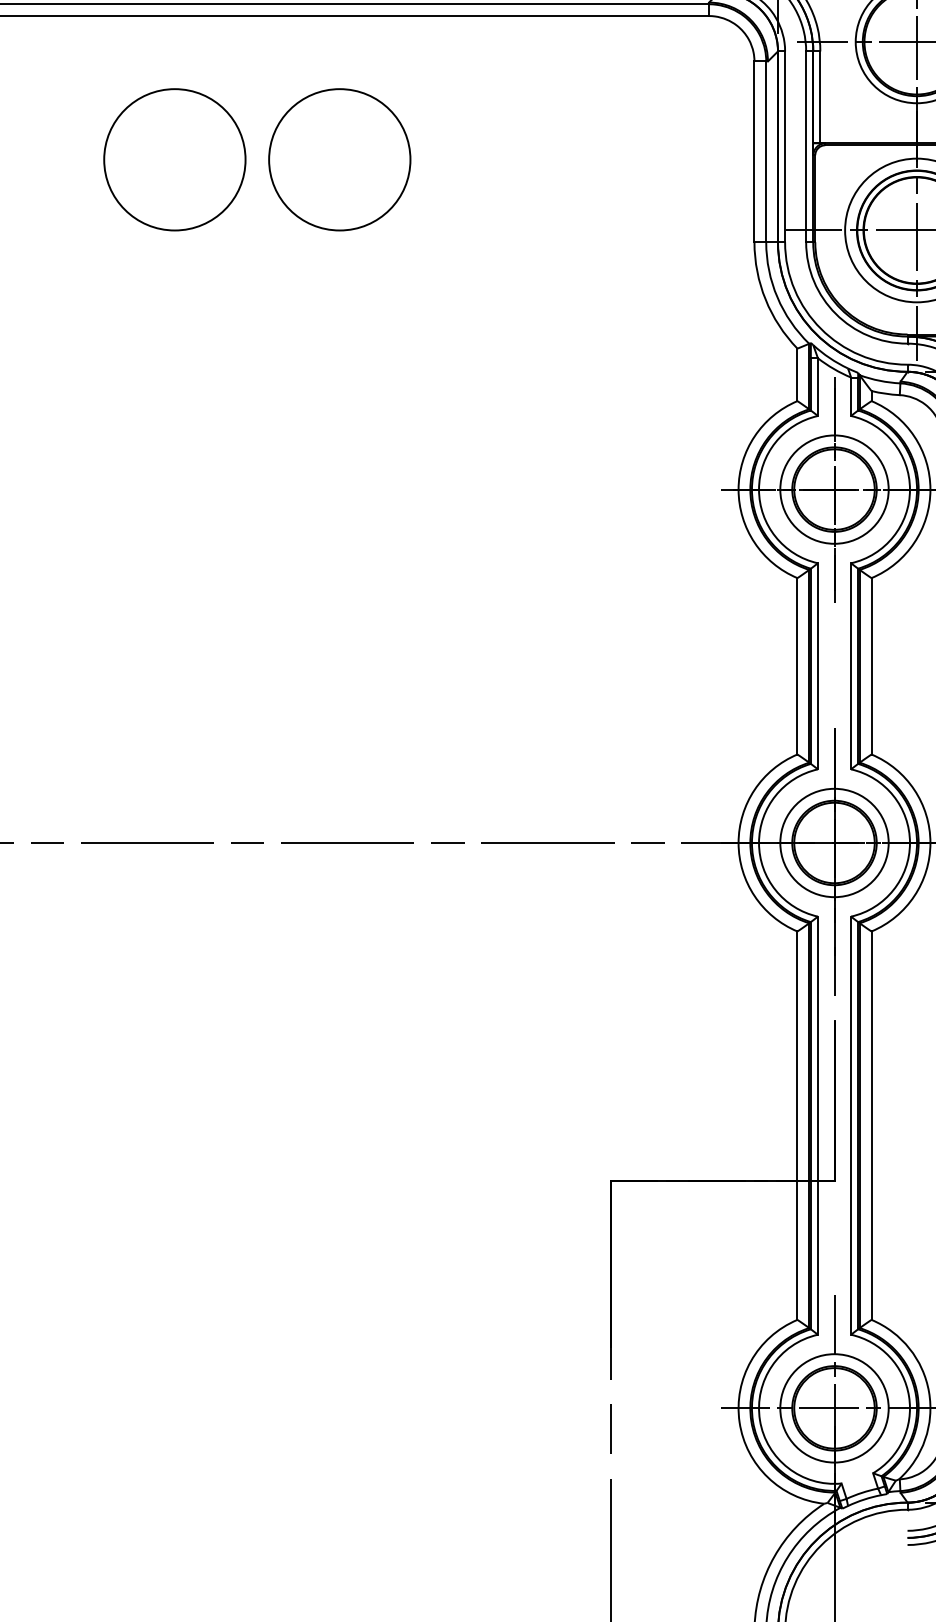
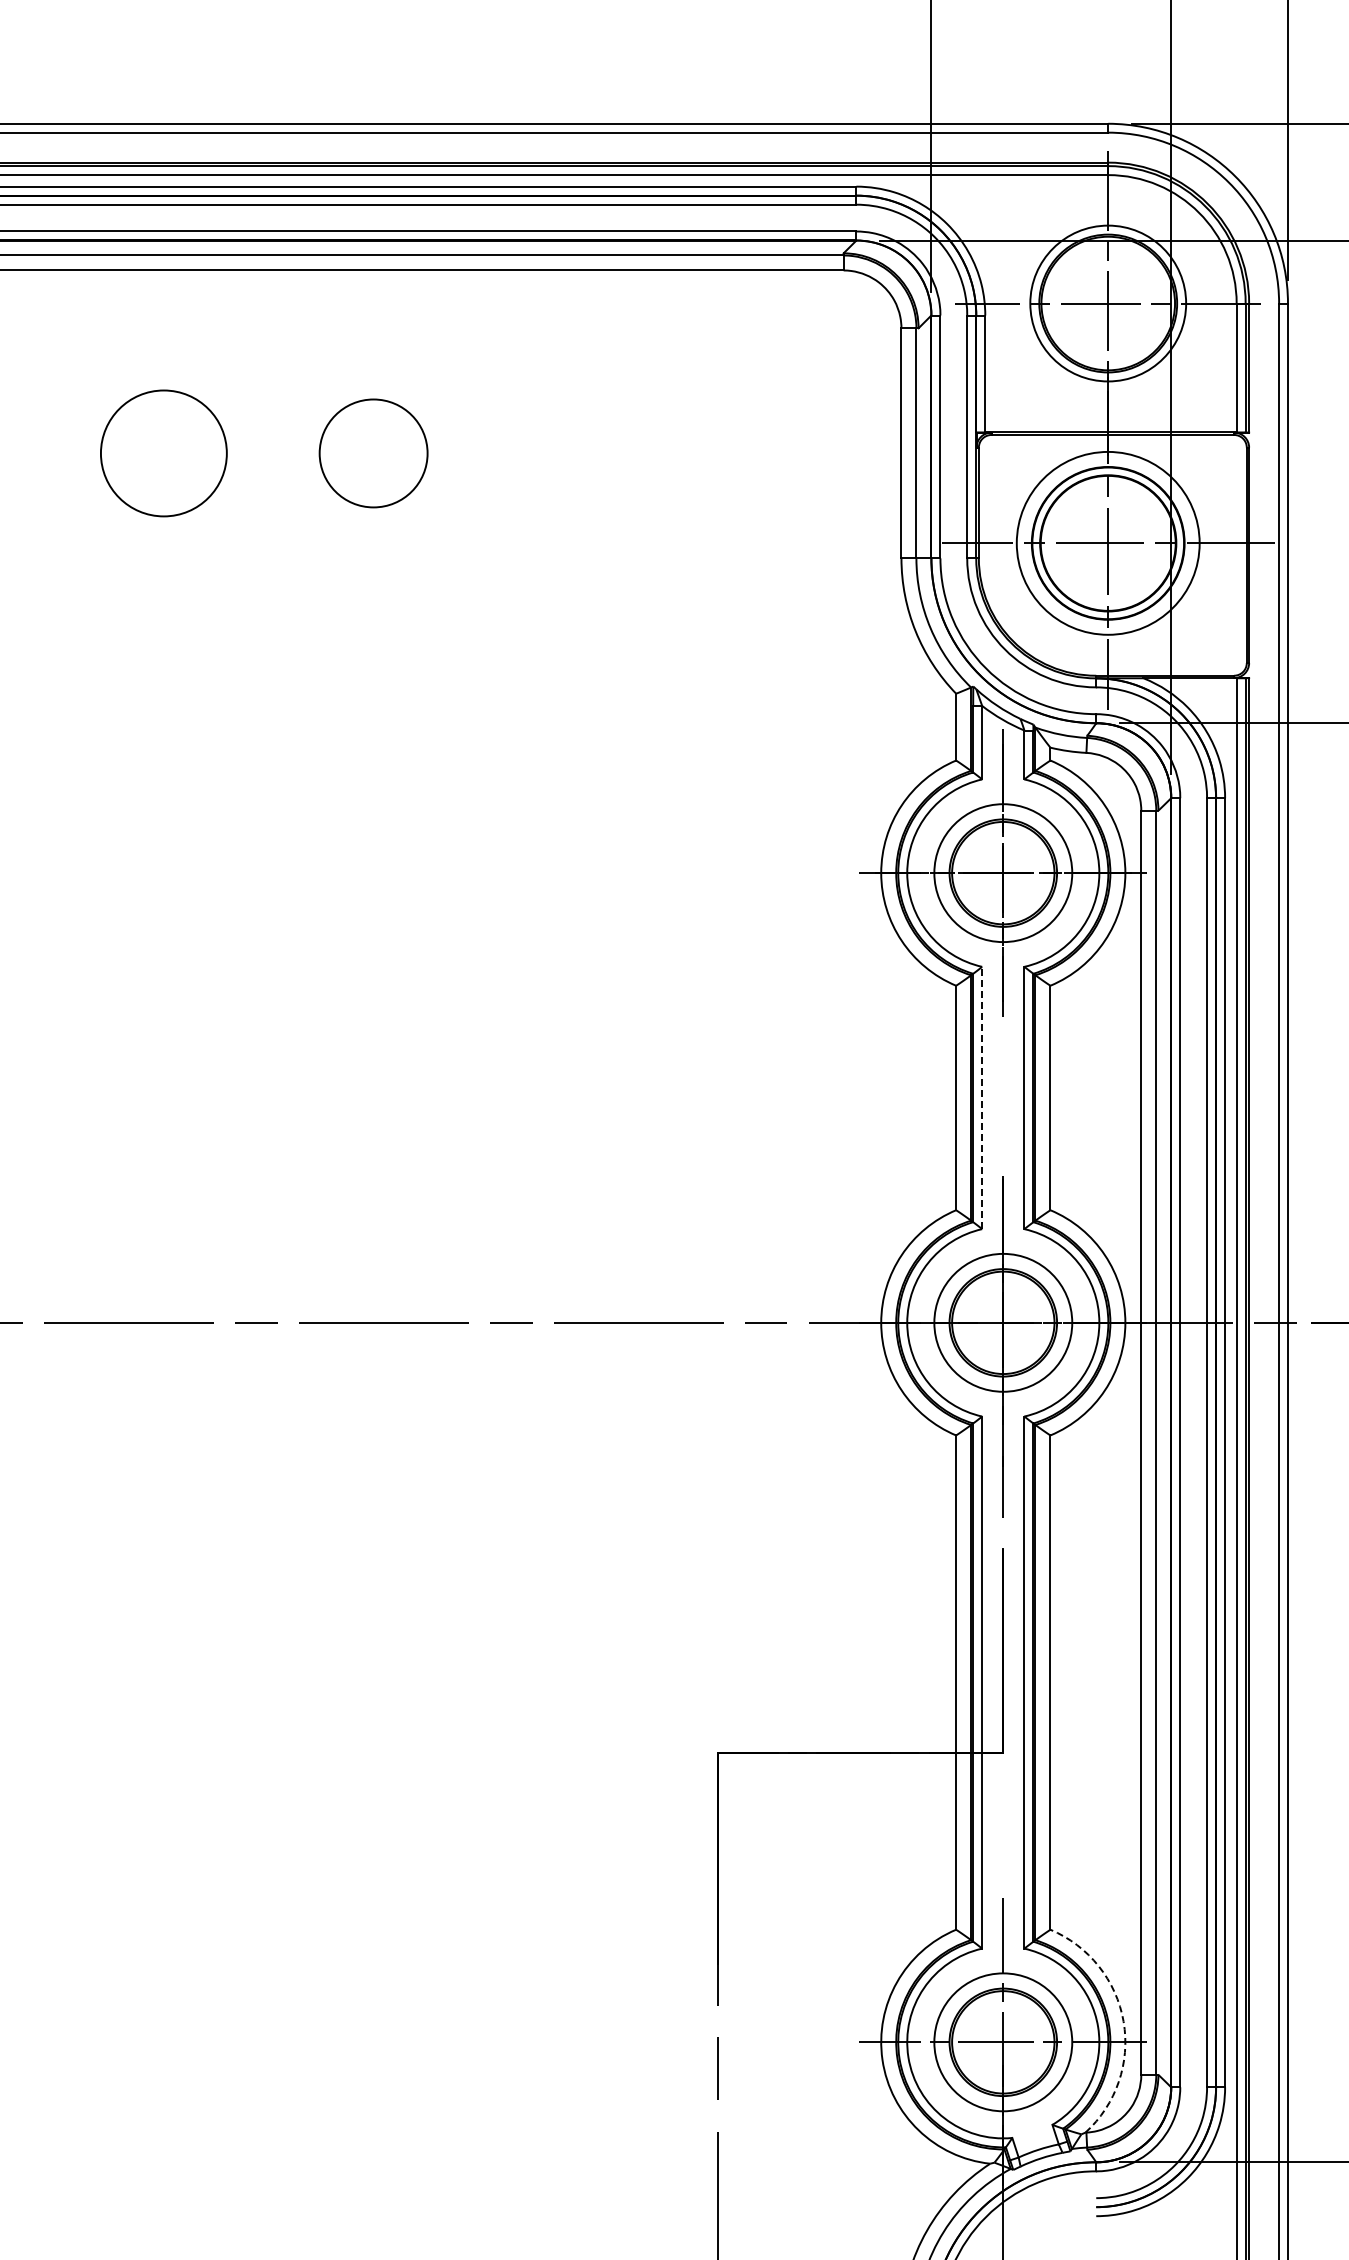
circle: (174, 159) -> (163, 453), size x0.7
circle: (339, 159) -> (373, 453), size x0.6
line: (818, 665) -> (982, 1097), solid -> dashed
arc: (928, 1392) -> (1123, 2021), solid -> dashed

